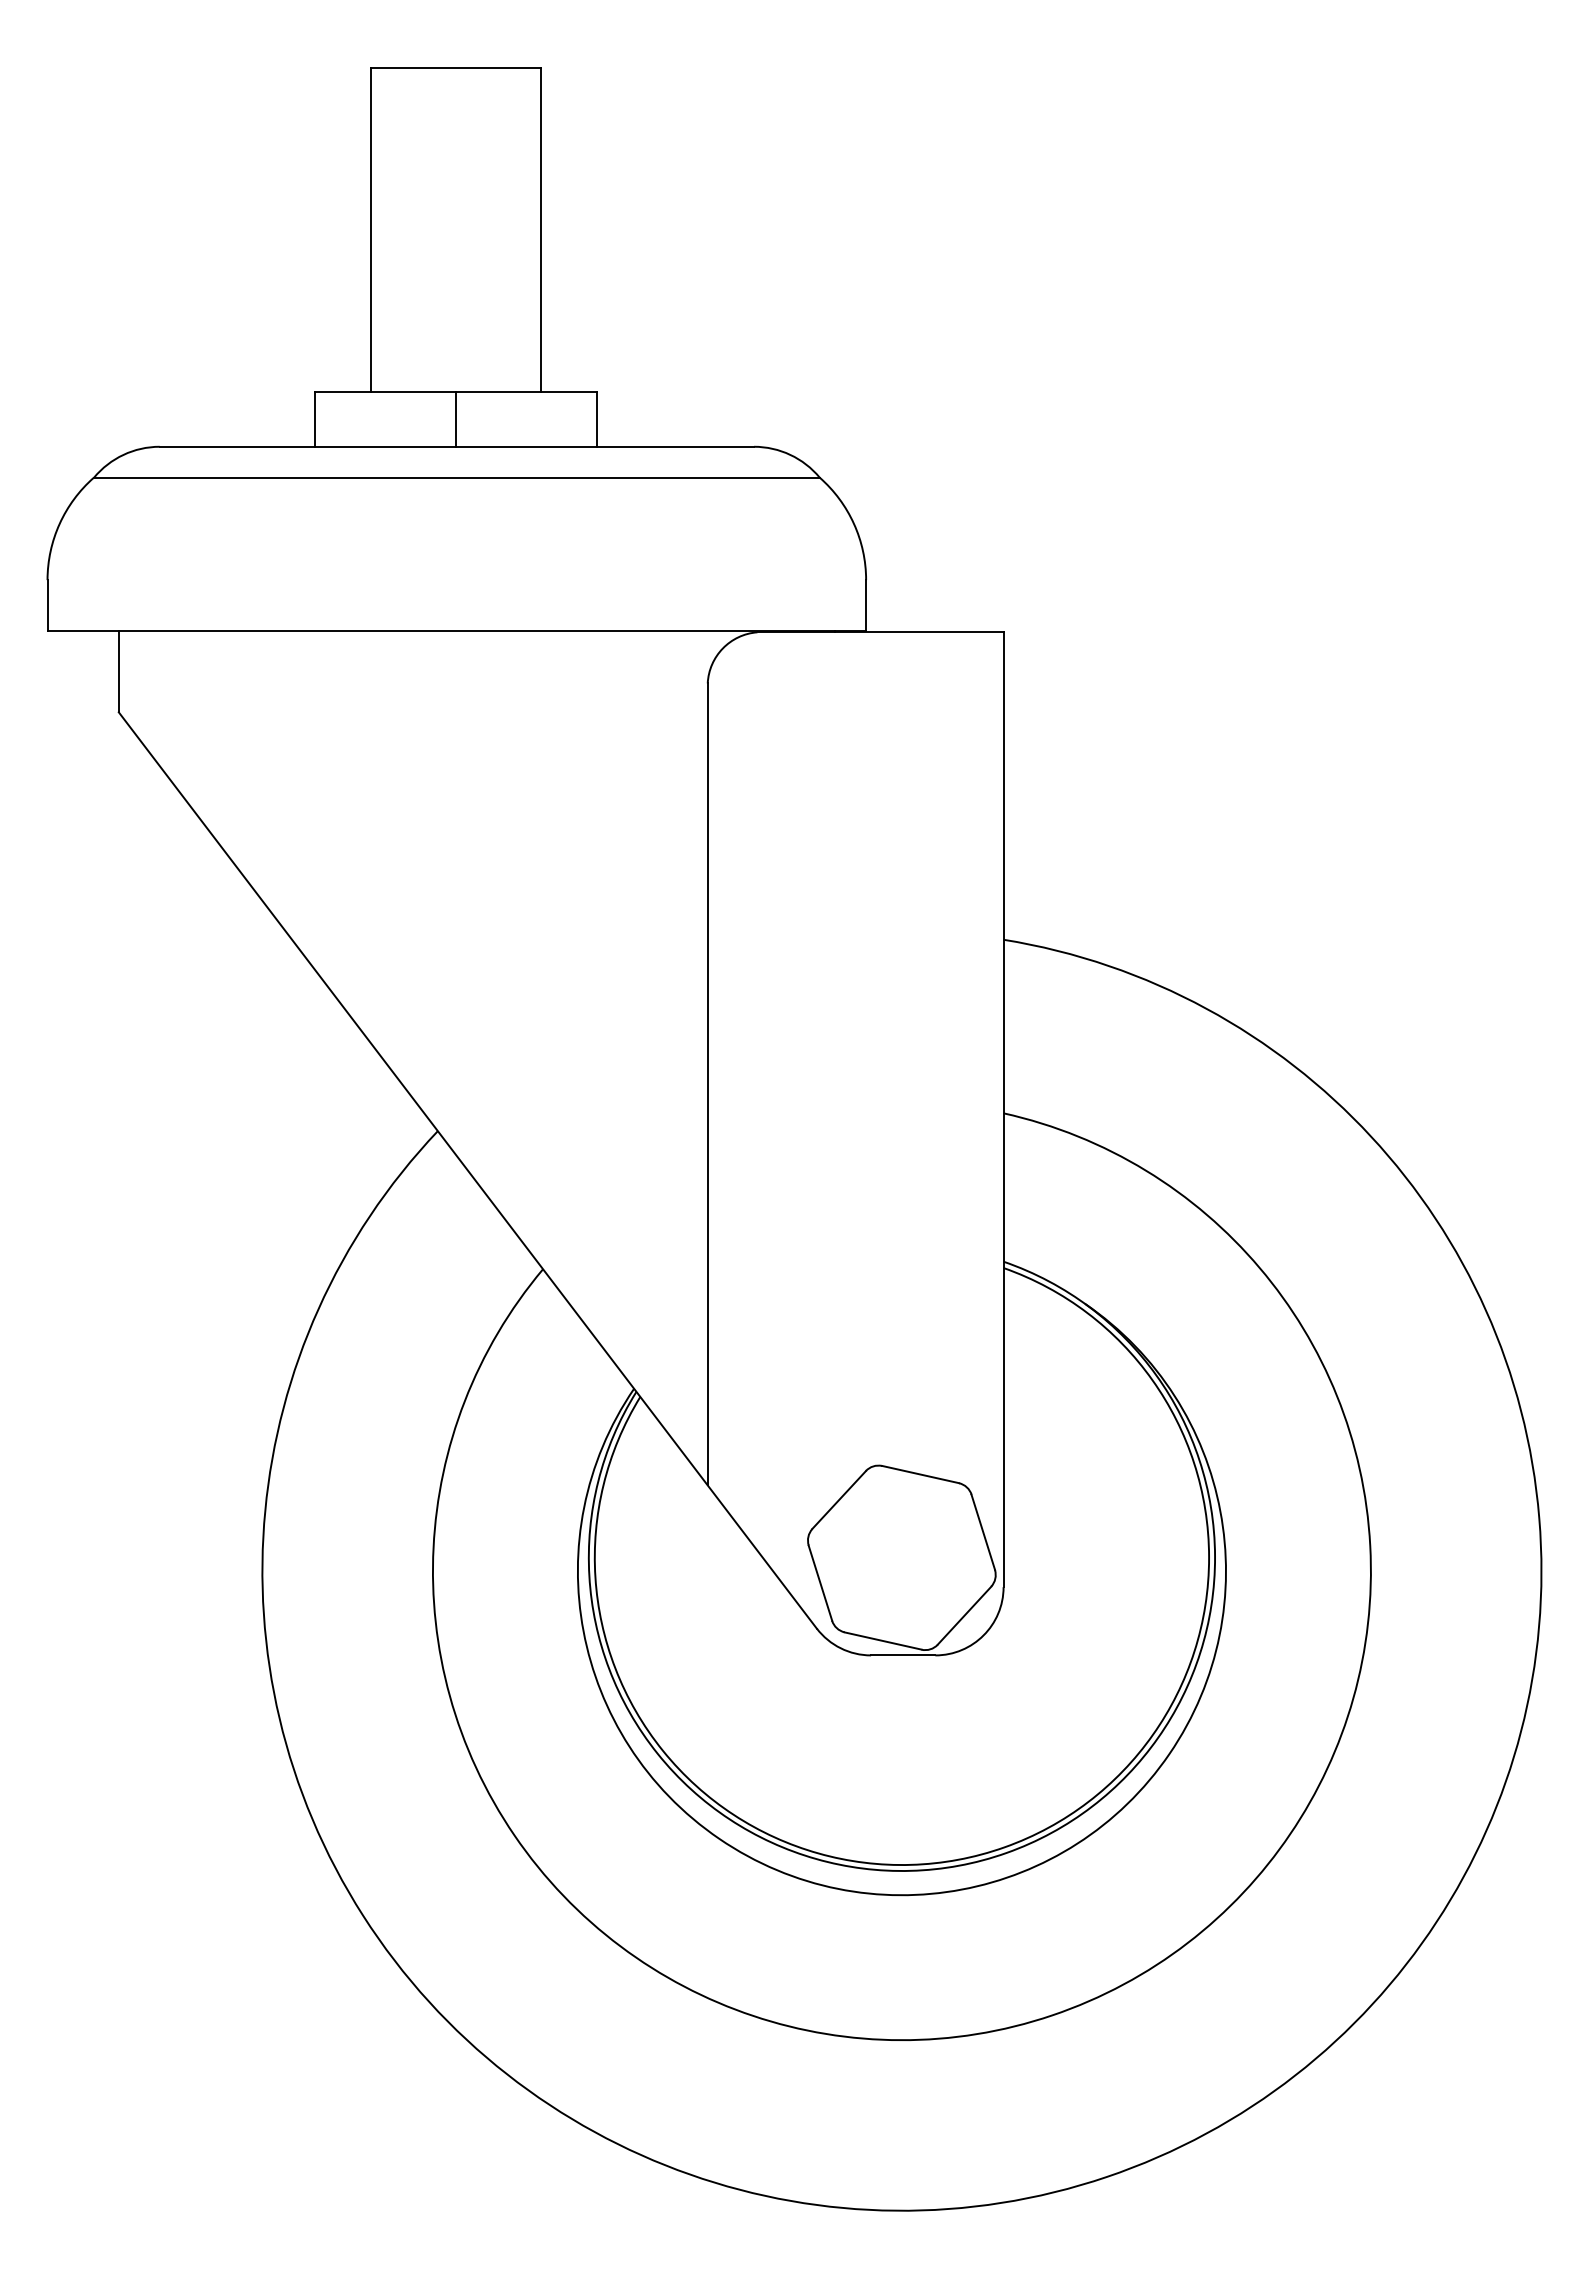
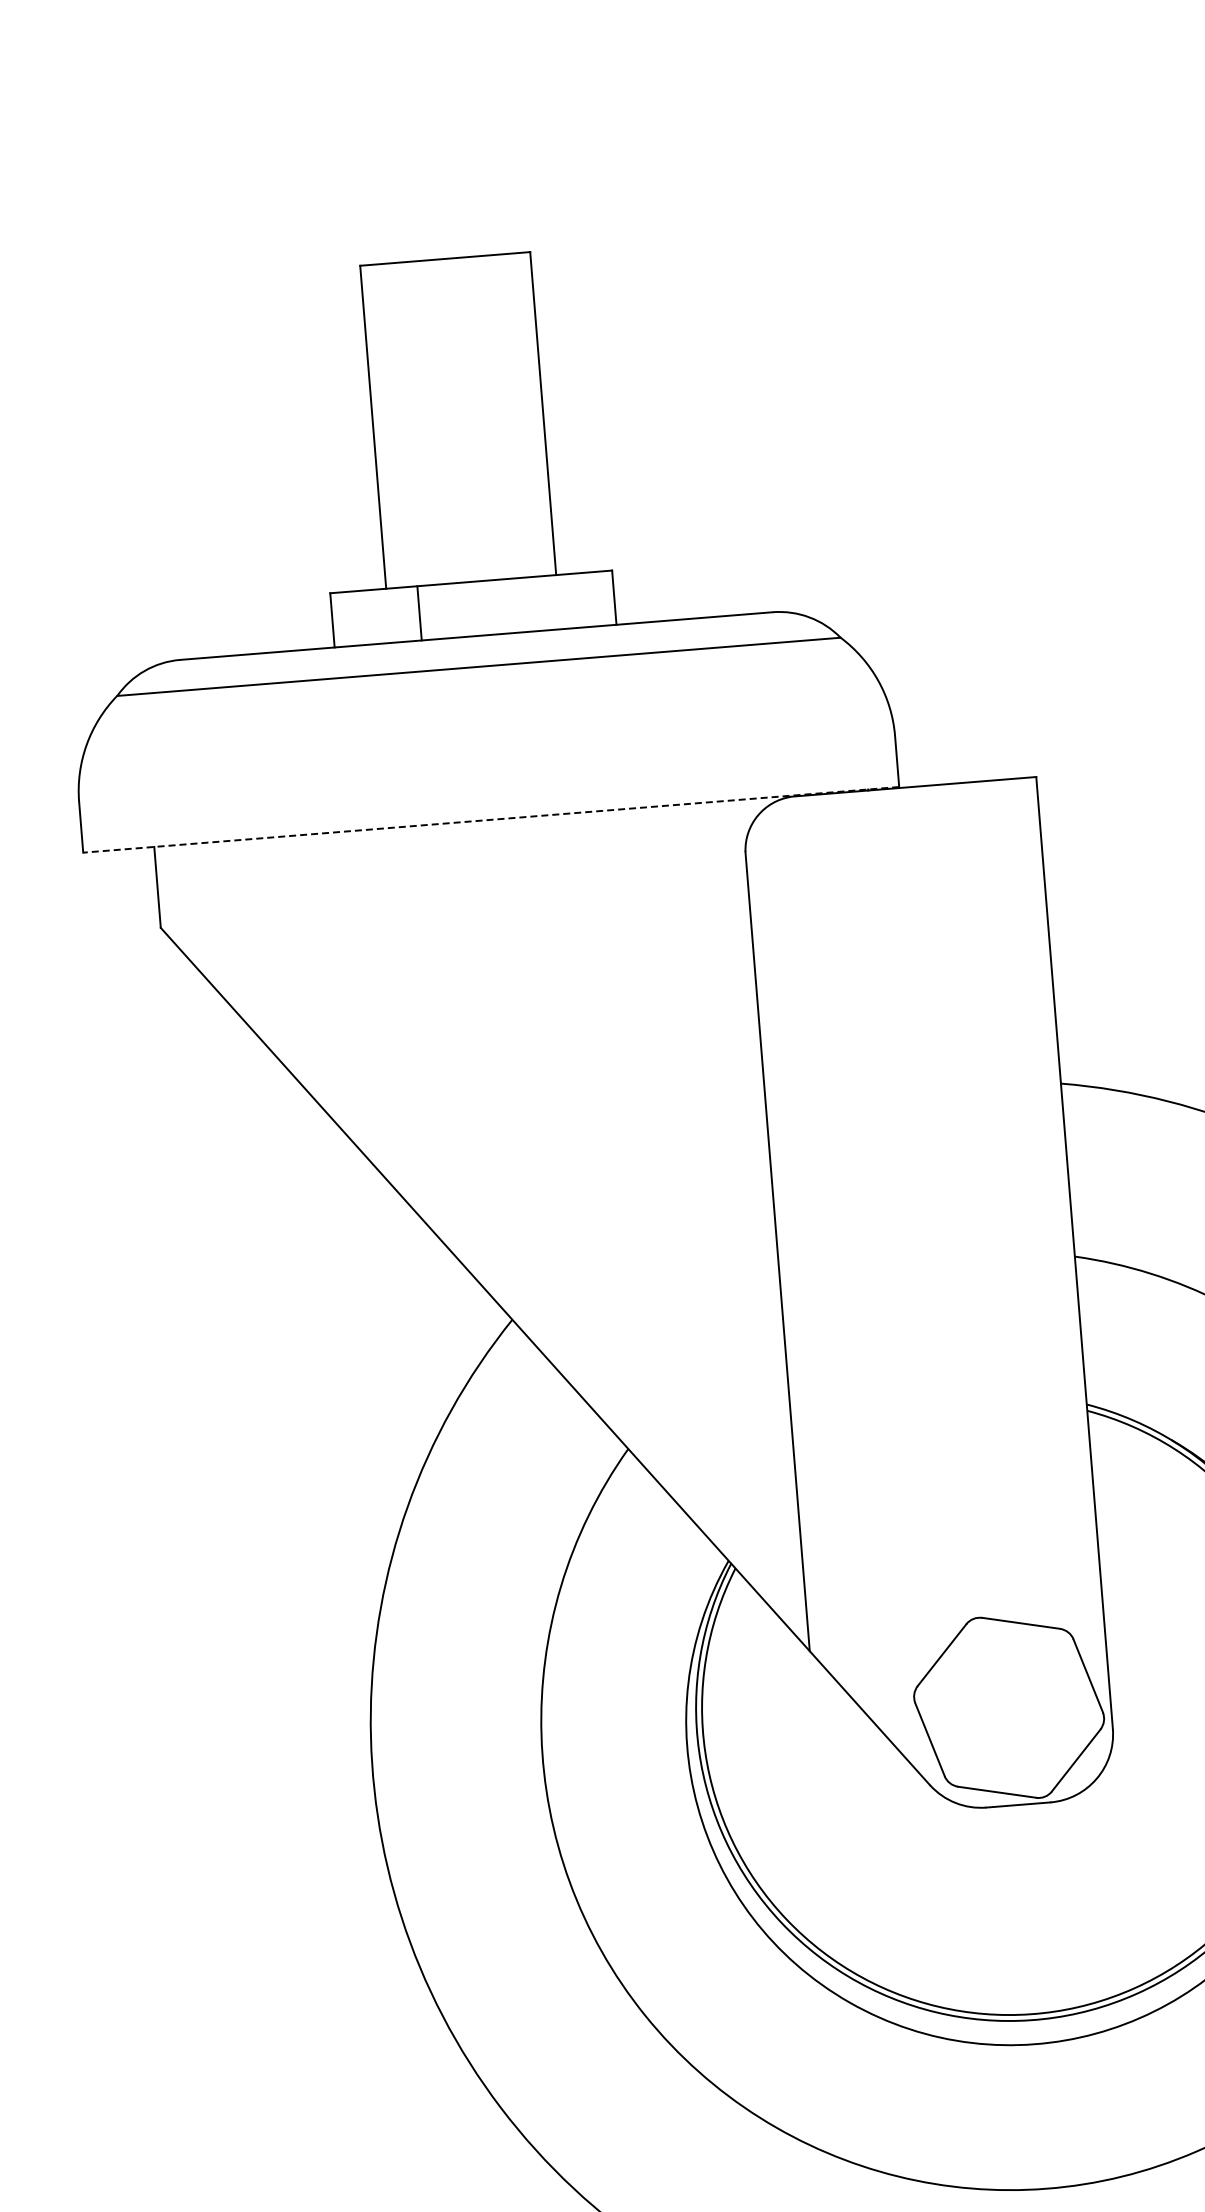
line: (455, 419) -> (419, 613), moved
line: (456, 631) -> (490, 820), solid -> dashed

